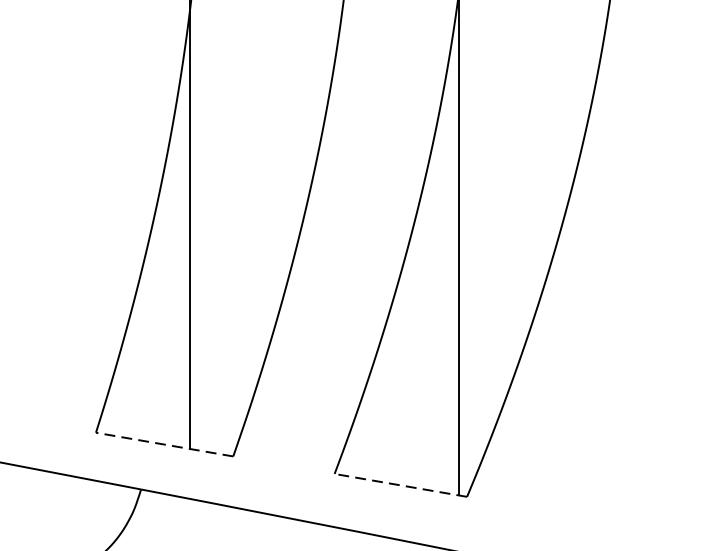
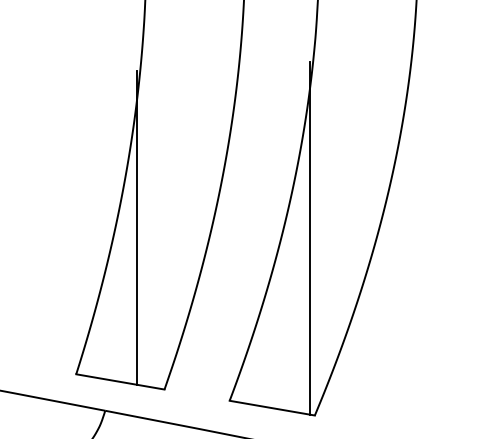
line: (164, 443) -> (120, 381), dashed -> solid
line: (399, 485) -> (271, 408), dashed -> solid

